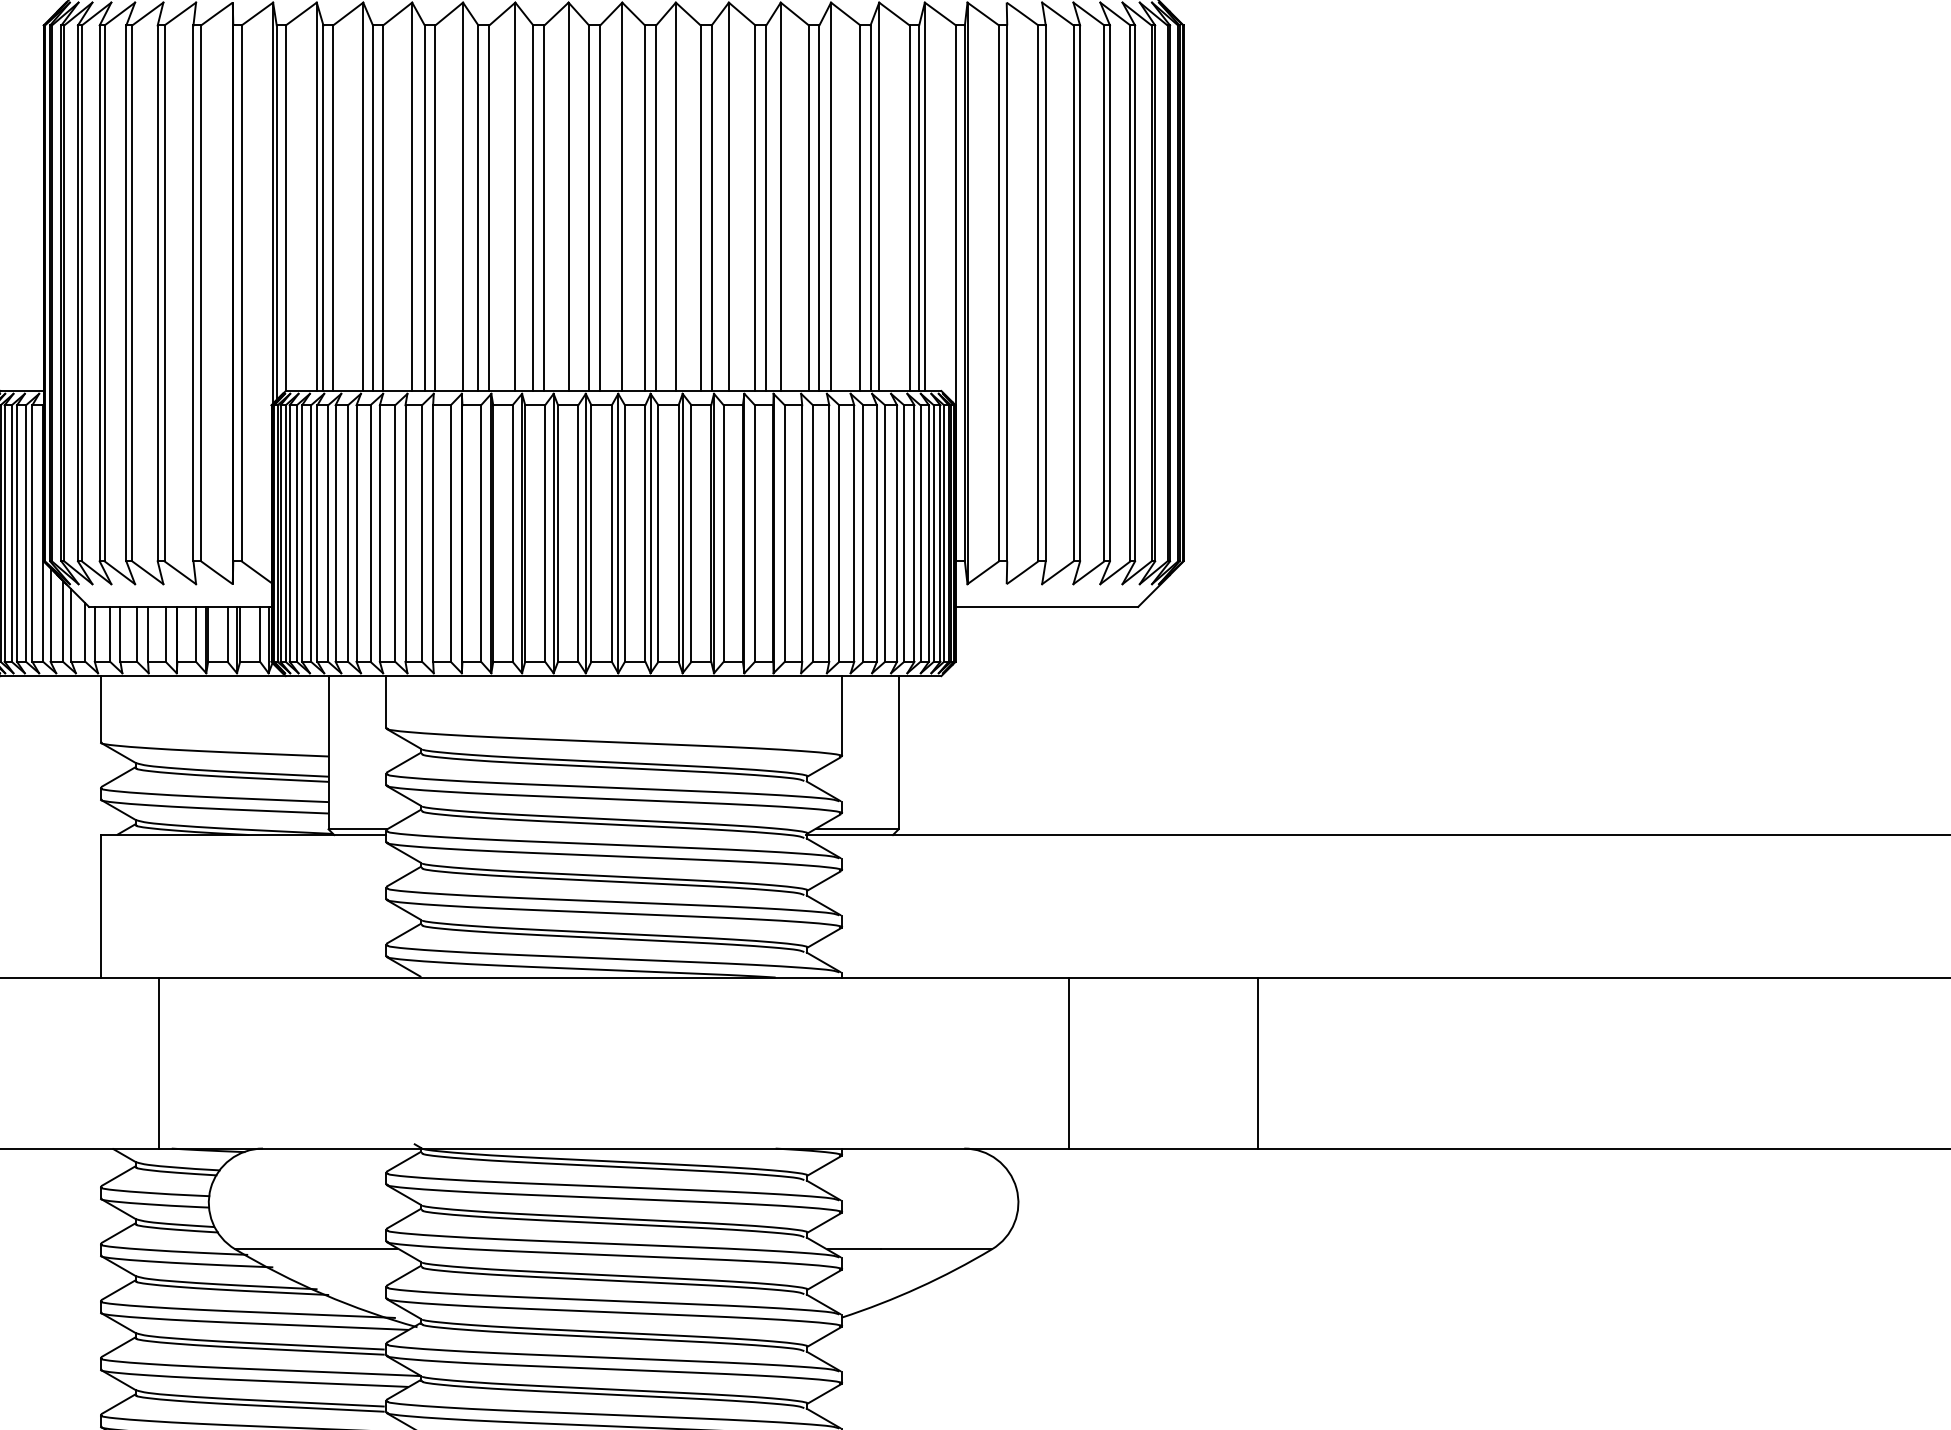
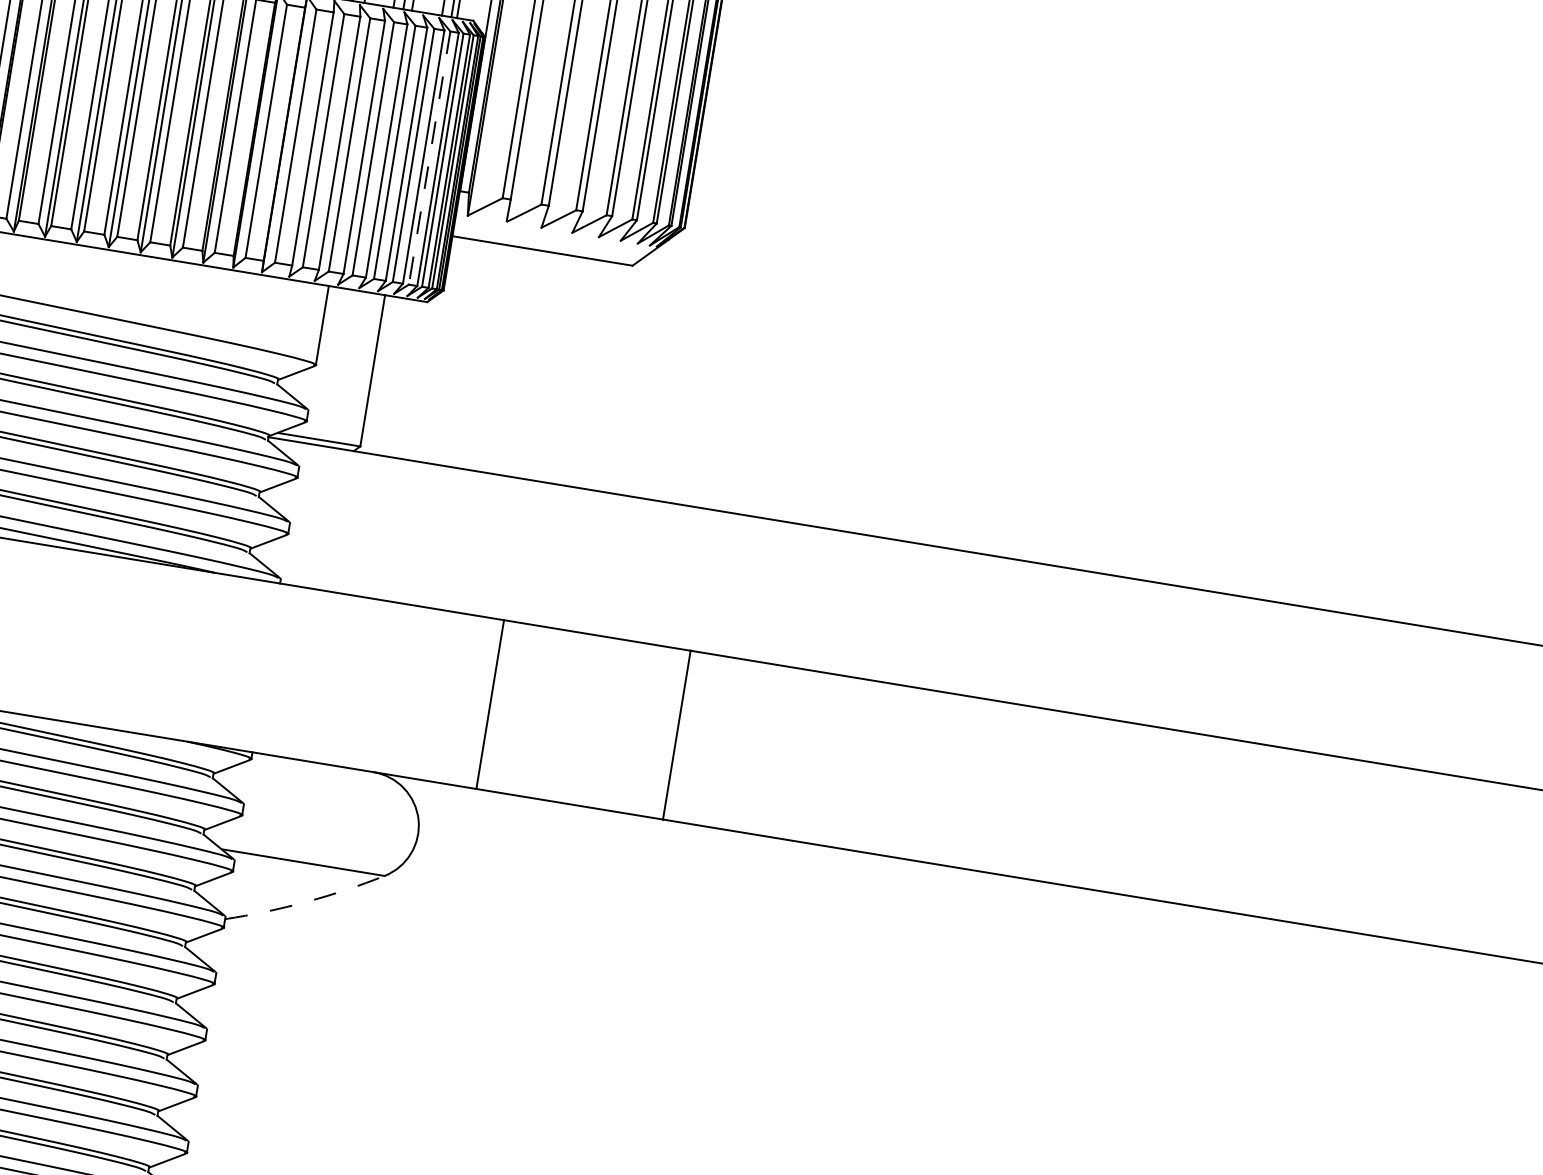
line: (920, 534) -> (429, 159), solid -> dashed
arc: (918, 1287) -> (305, 901), solid -> dashed

